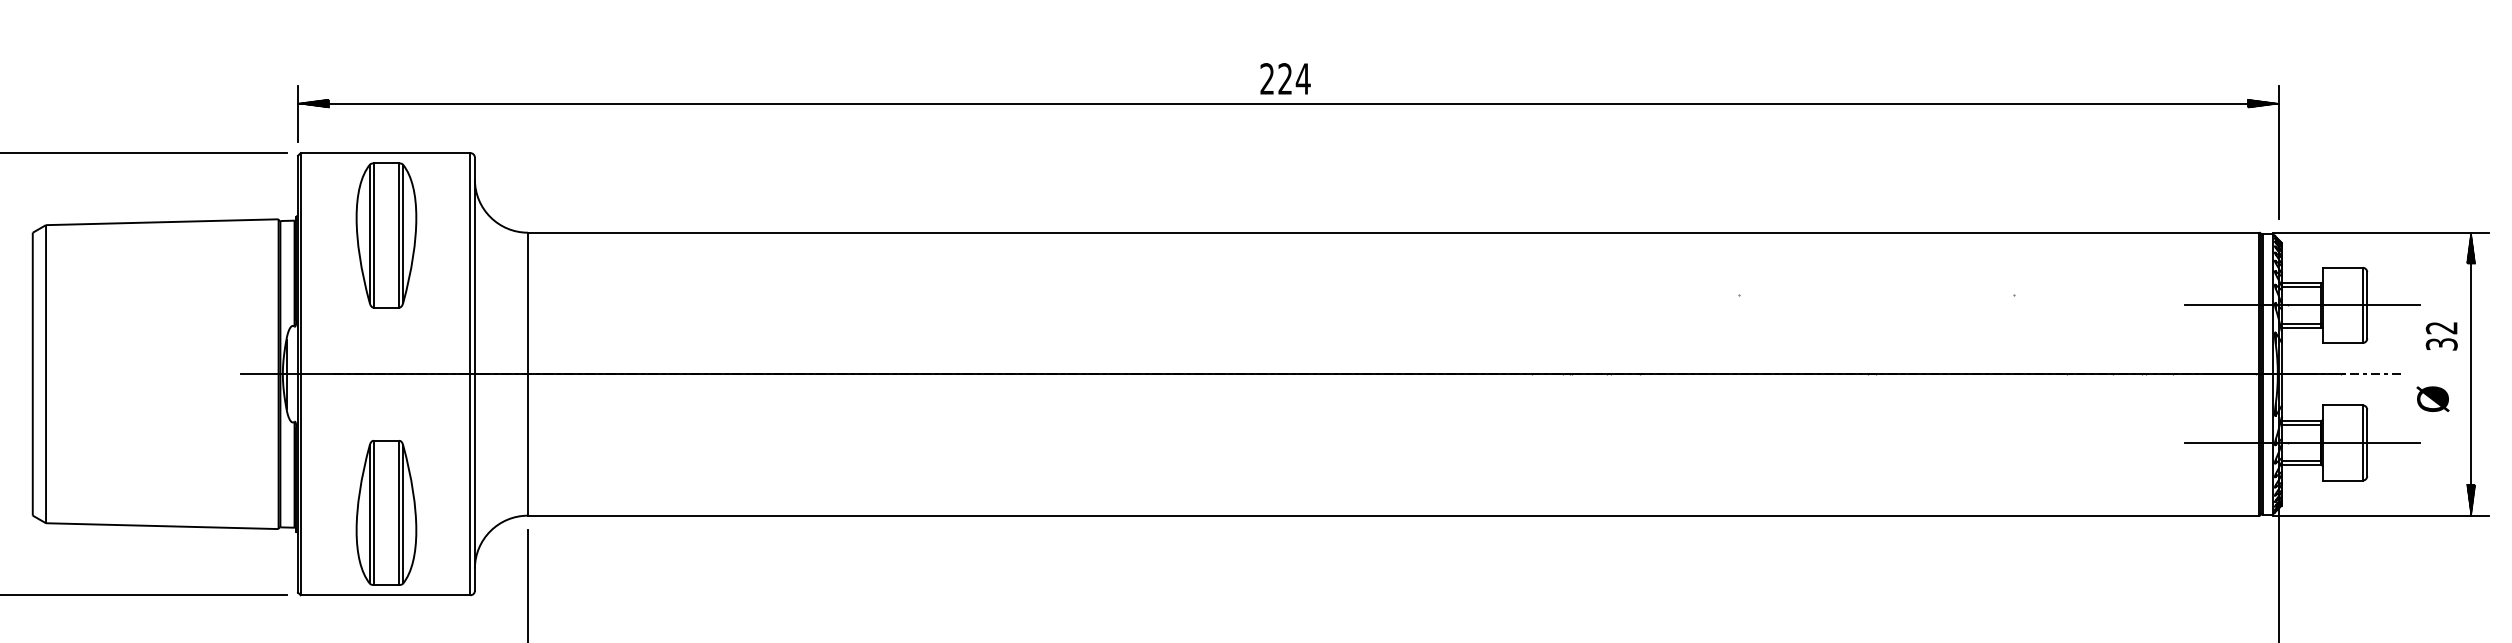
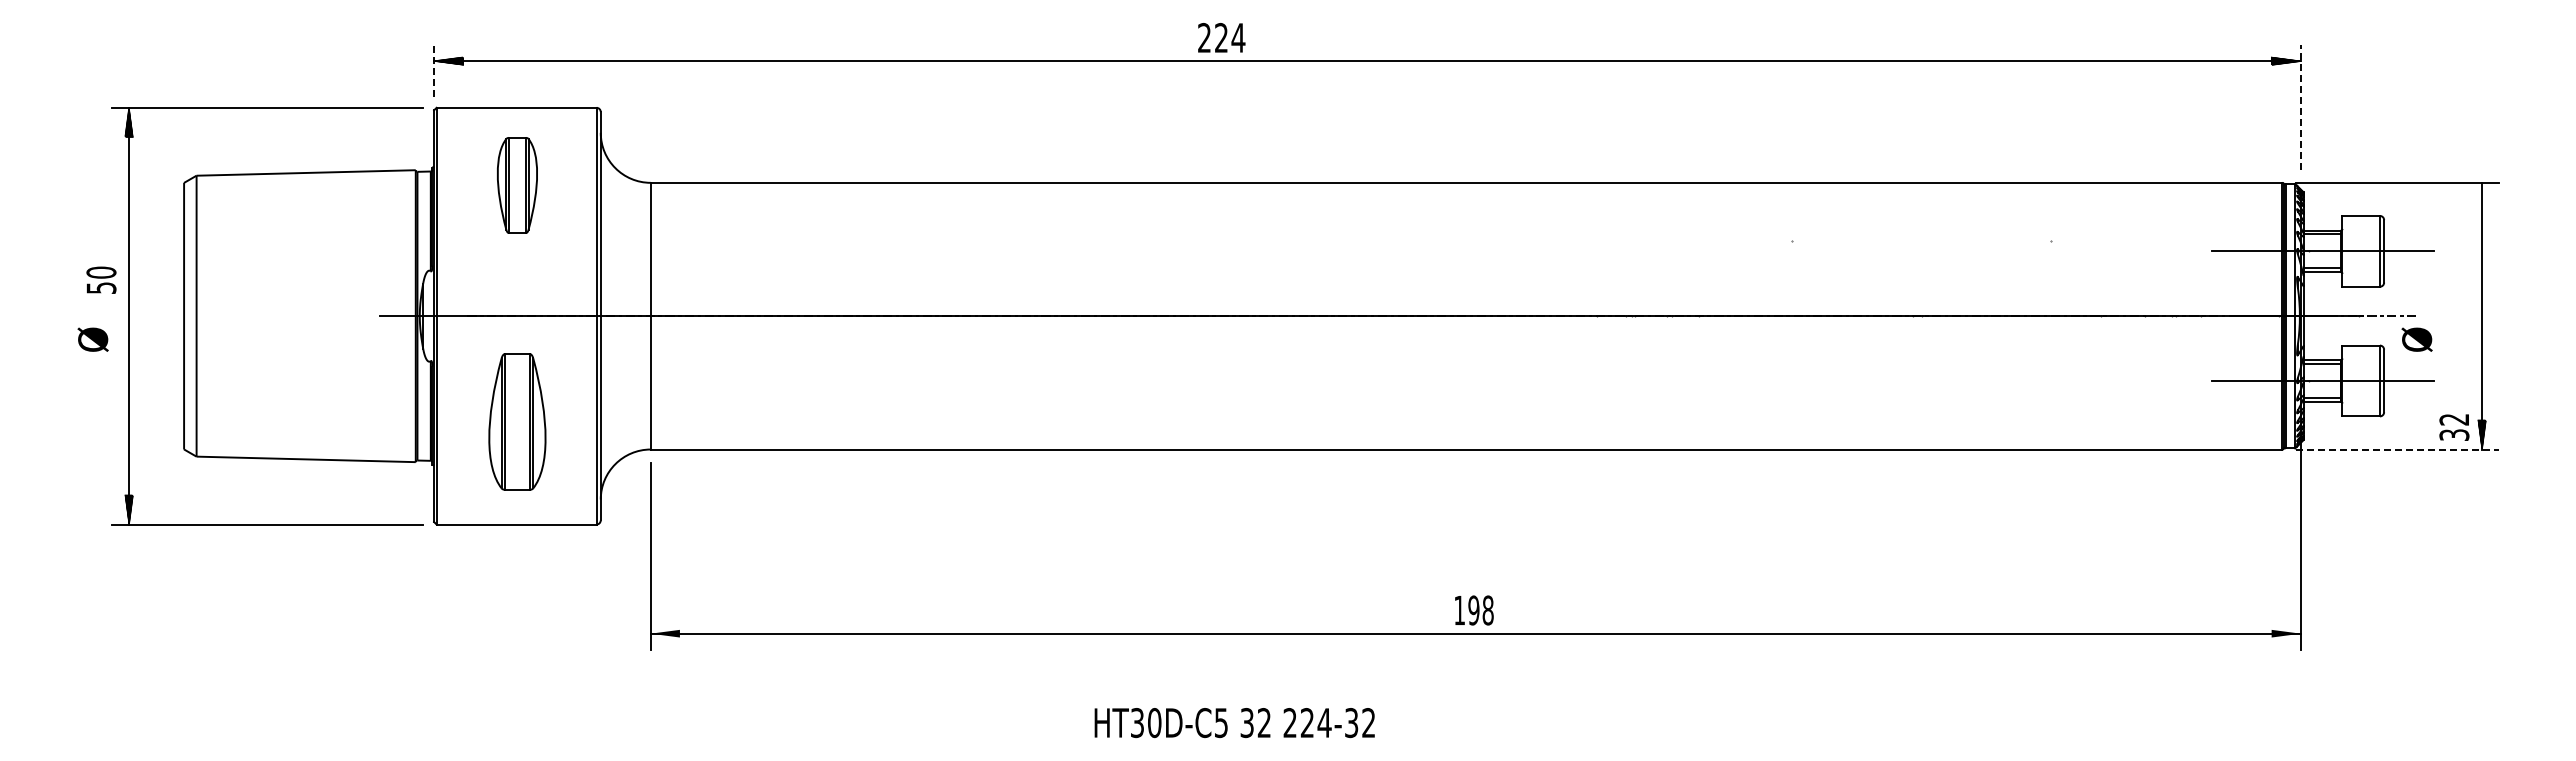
text: (1285, 78) -> (1221, 37), moved
line: (298, 113) -> (434, 70), solid -> dashed
line: (2278, 152) -> (2300, 107), solid -> dashed
part: (386, 235) -> (517, 185), size x0.7
hatch: (2470, 248) -> (2481, 197), removed
text: (2441, 336) -> (2454, 427), moved
text: (2432, 398) -> (2416, 339), moved
part: (386, 512) -> (517, 421), moved
line: (2381, 515) -> (2397, 449), solid -> dashed

